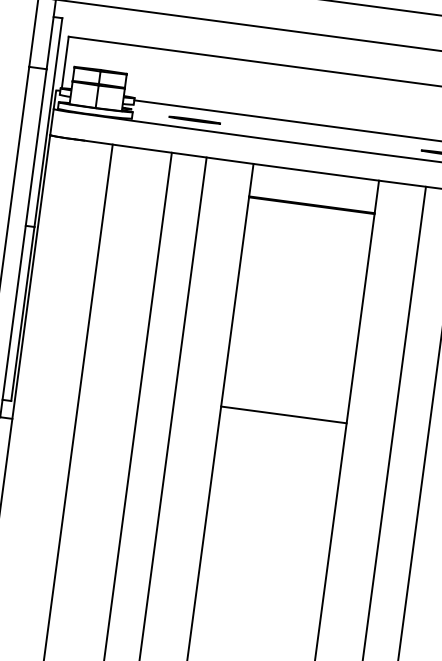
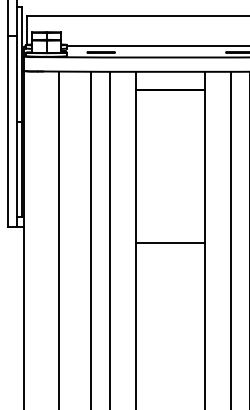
line: (283, 415) -> (170, 243), moved

